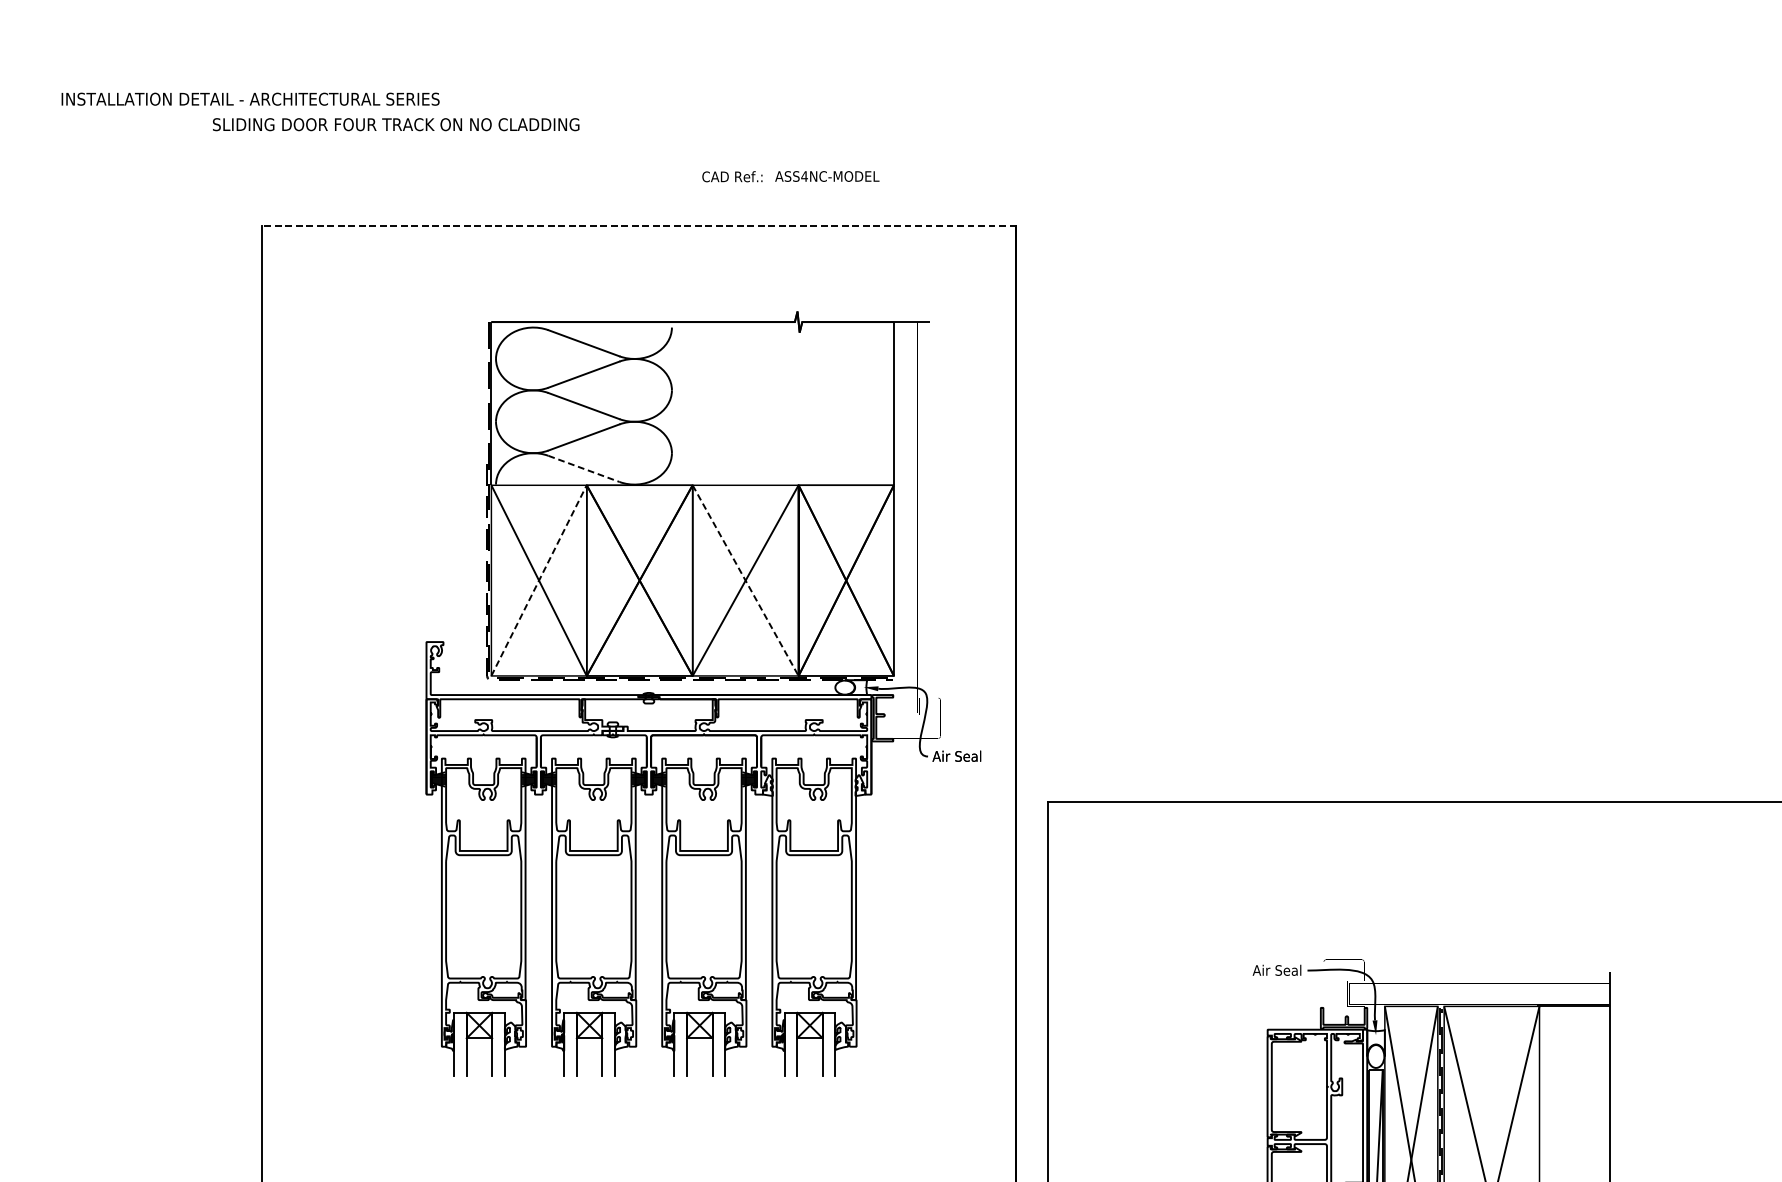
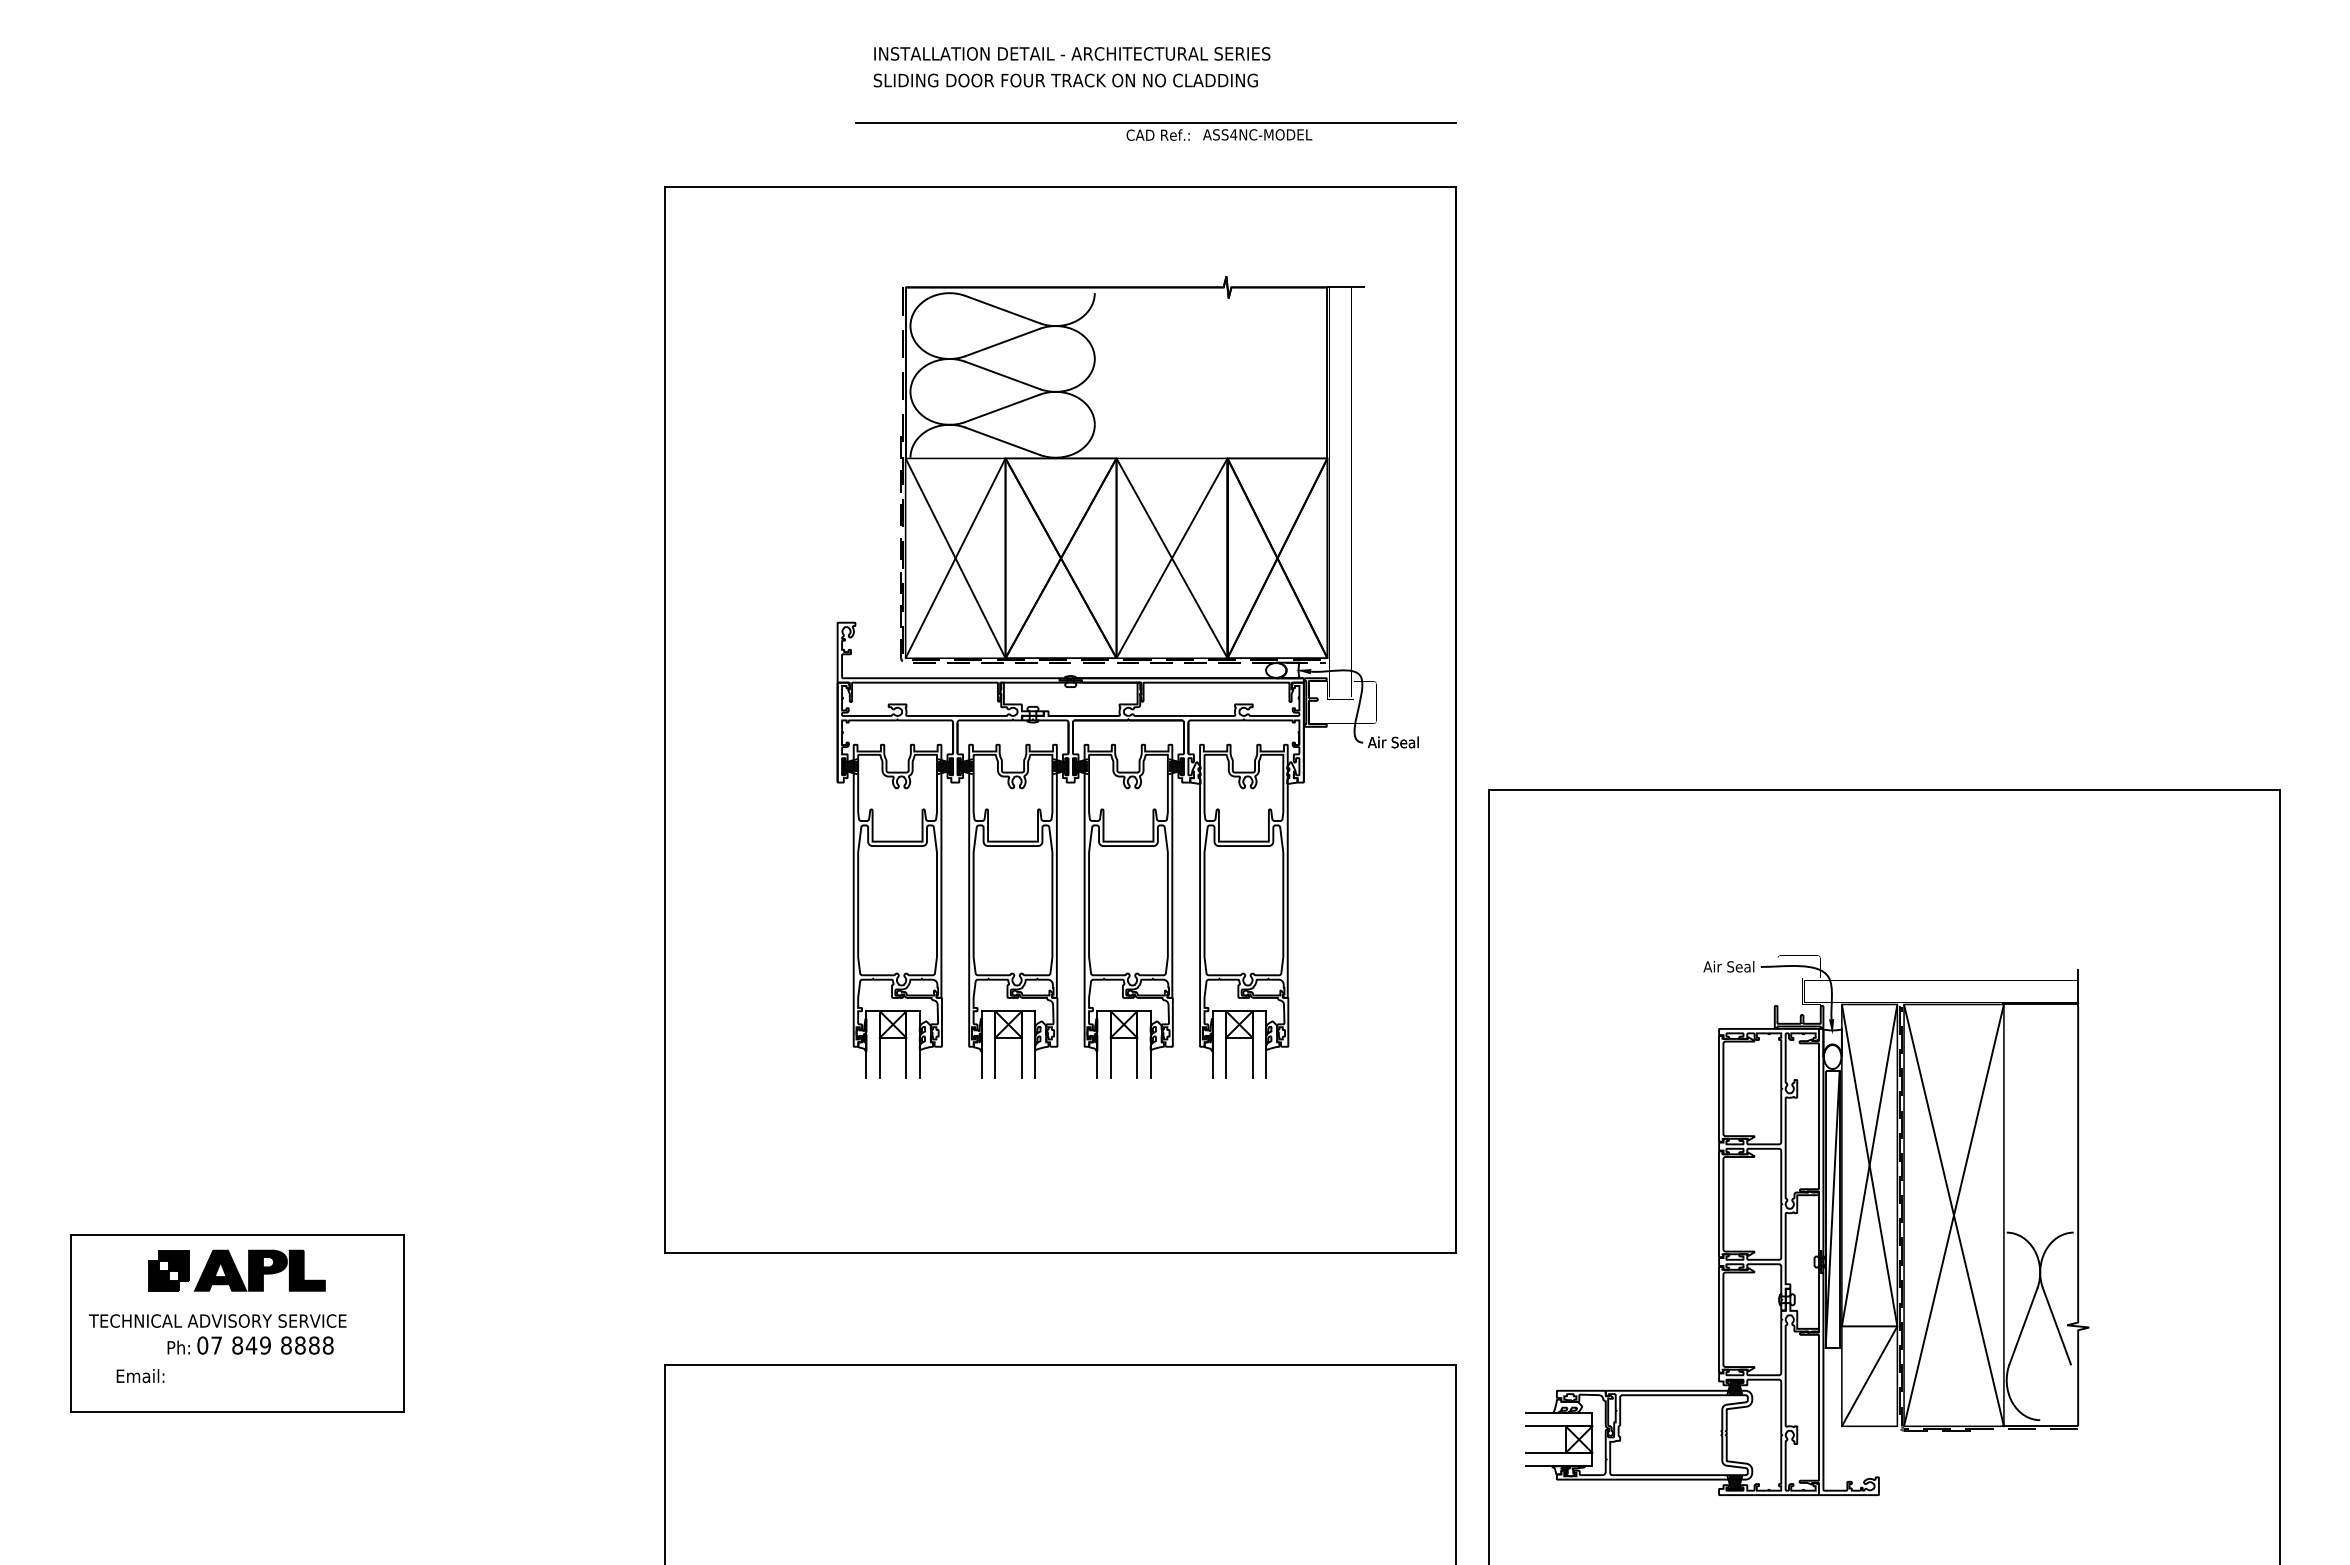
text: (250, 98) -> (1072, 53), moved
text: (395, 124) -> (1065, 80), moved
line: (729, 164) -> (1155, 122), added
line: (639, 225) -> (1060, 186), dashed -> solid
line: (583, 469) -> (1002, 441), dashed -> solid
line: (538, 580) -> (955, 558), dashed -> solid
line: (746, 580) -> (1172, 558), dashed -> solid

